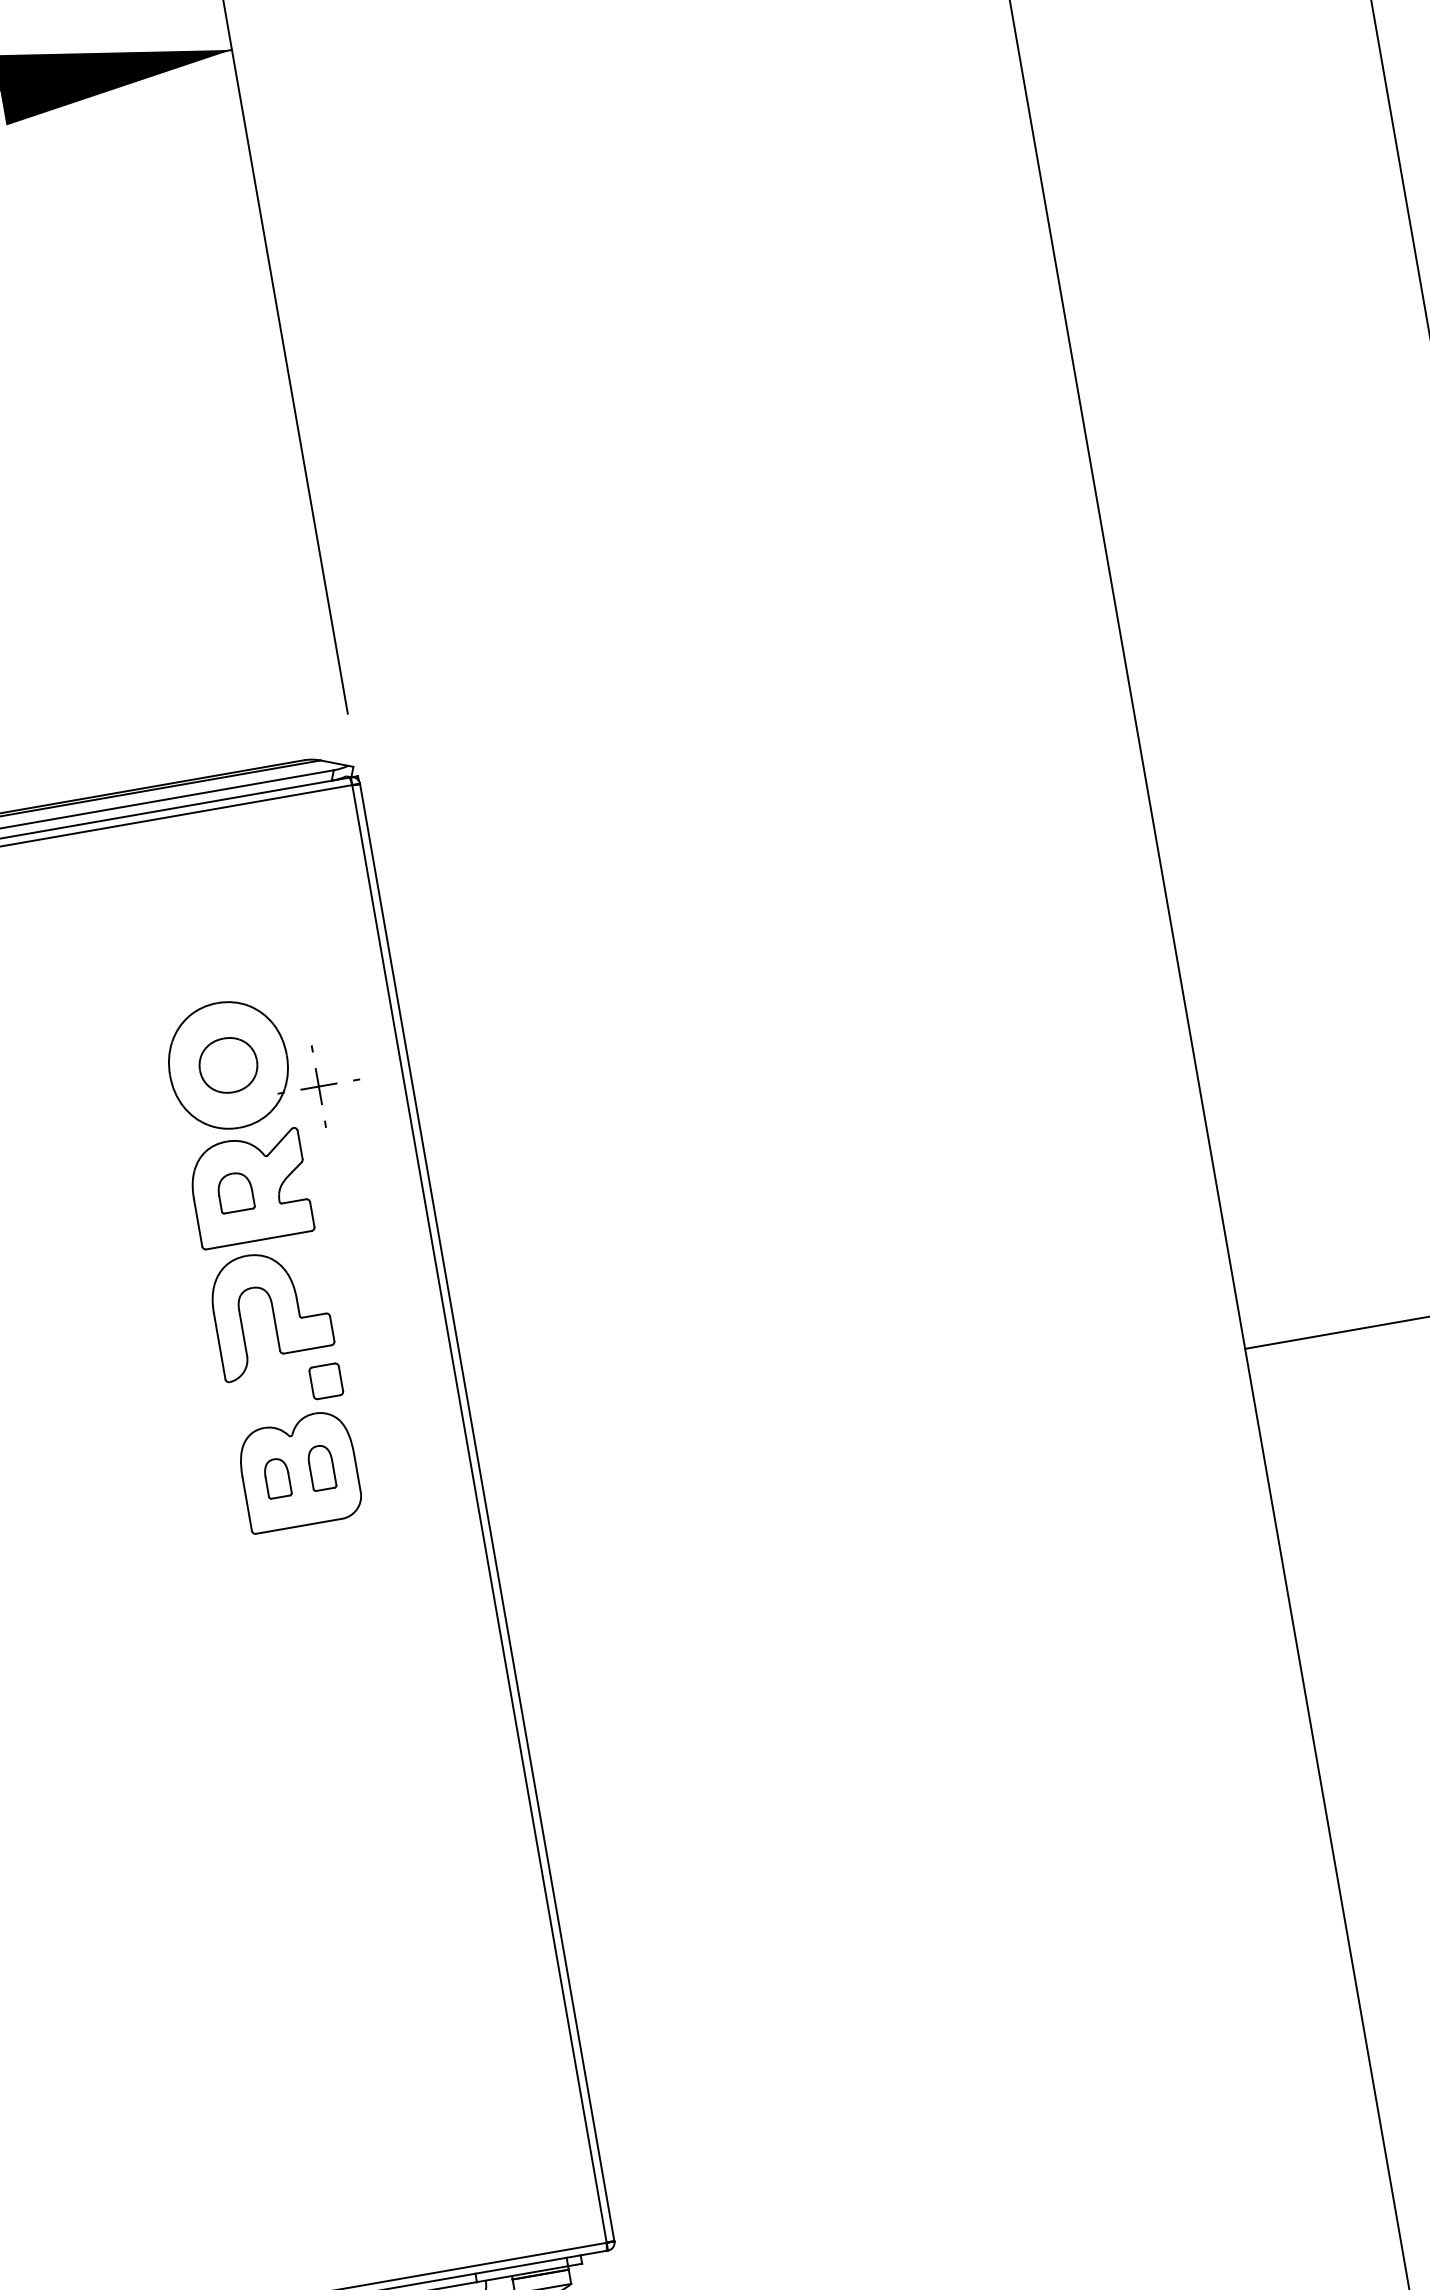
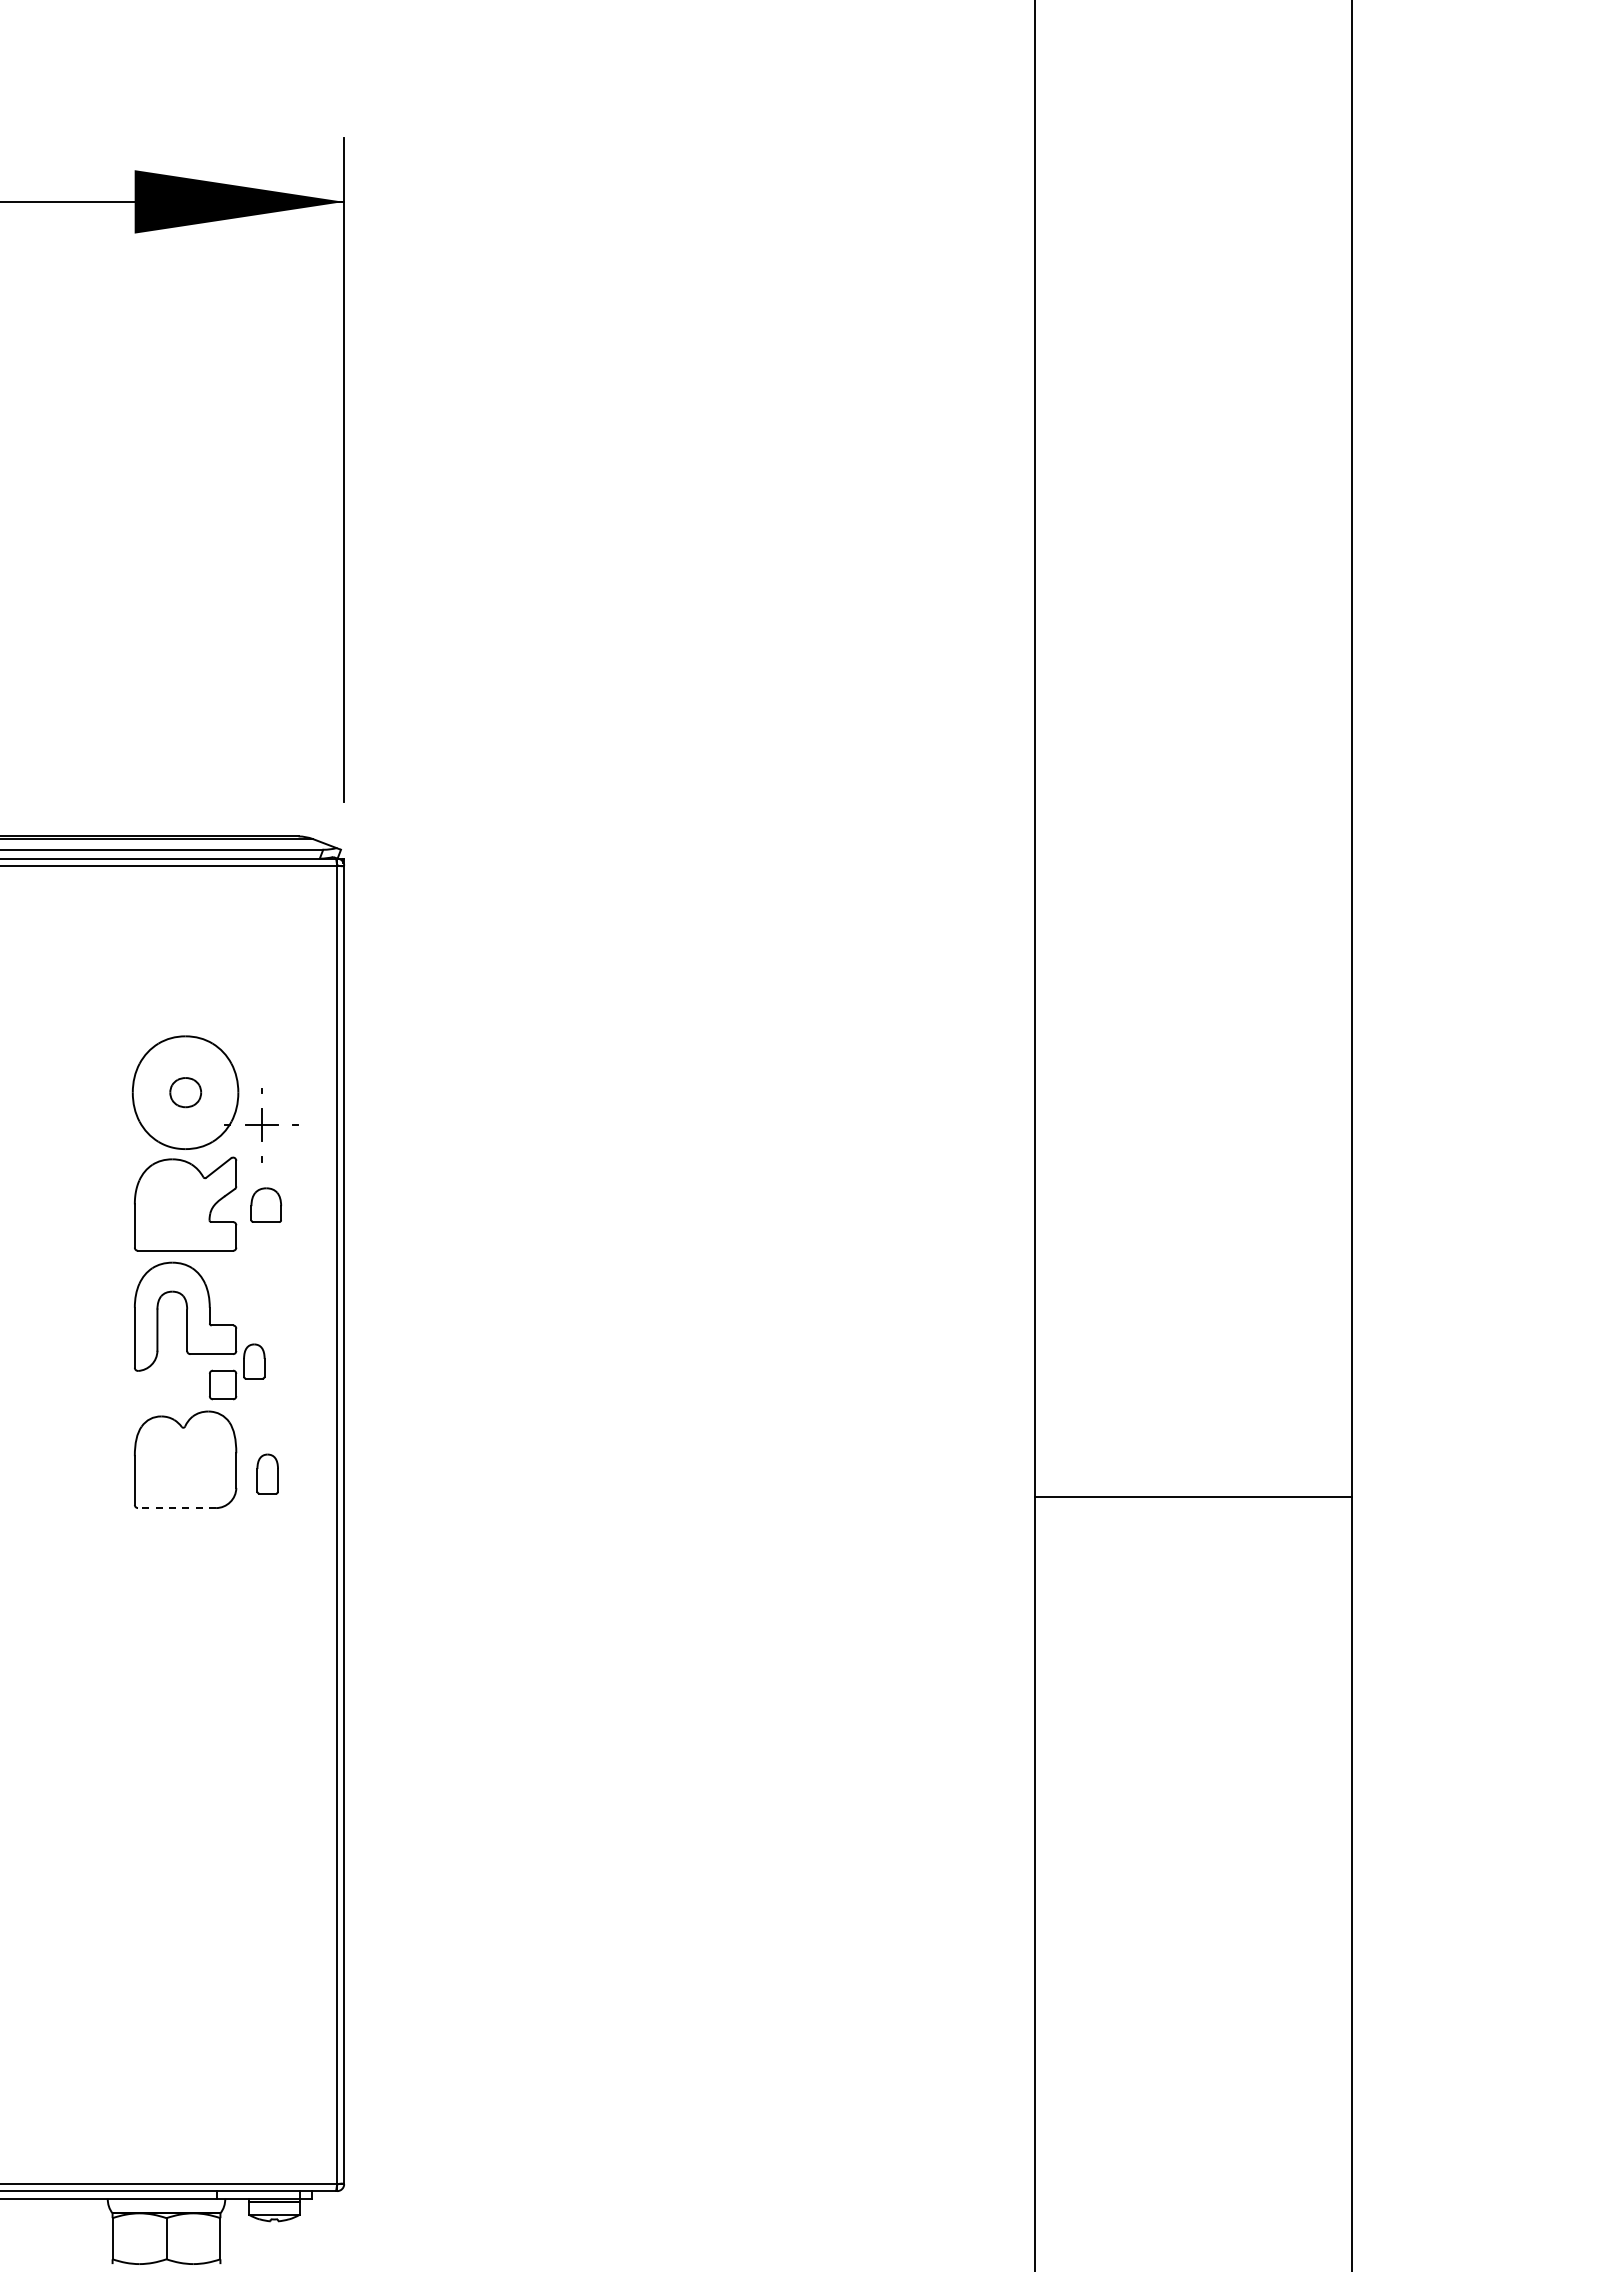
part: (228, 1065) -> (185, 1092), size x0.6
part: (235, 1191) -> (266, 1204), moved
part: (321, 1467) -> (267, 1473), moved
part: (277, 1478) -> (254, 1361), moved
line: (298, 1526) -> (176, 1508), solid -> dashed

